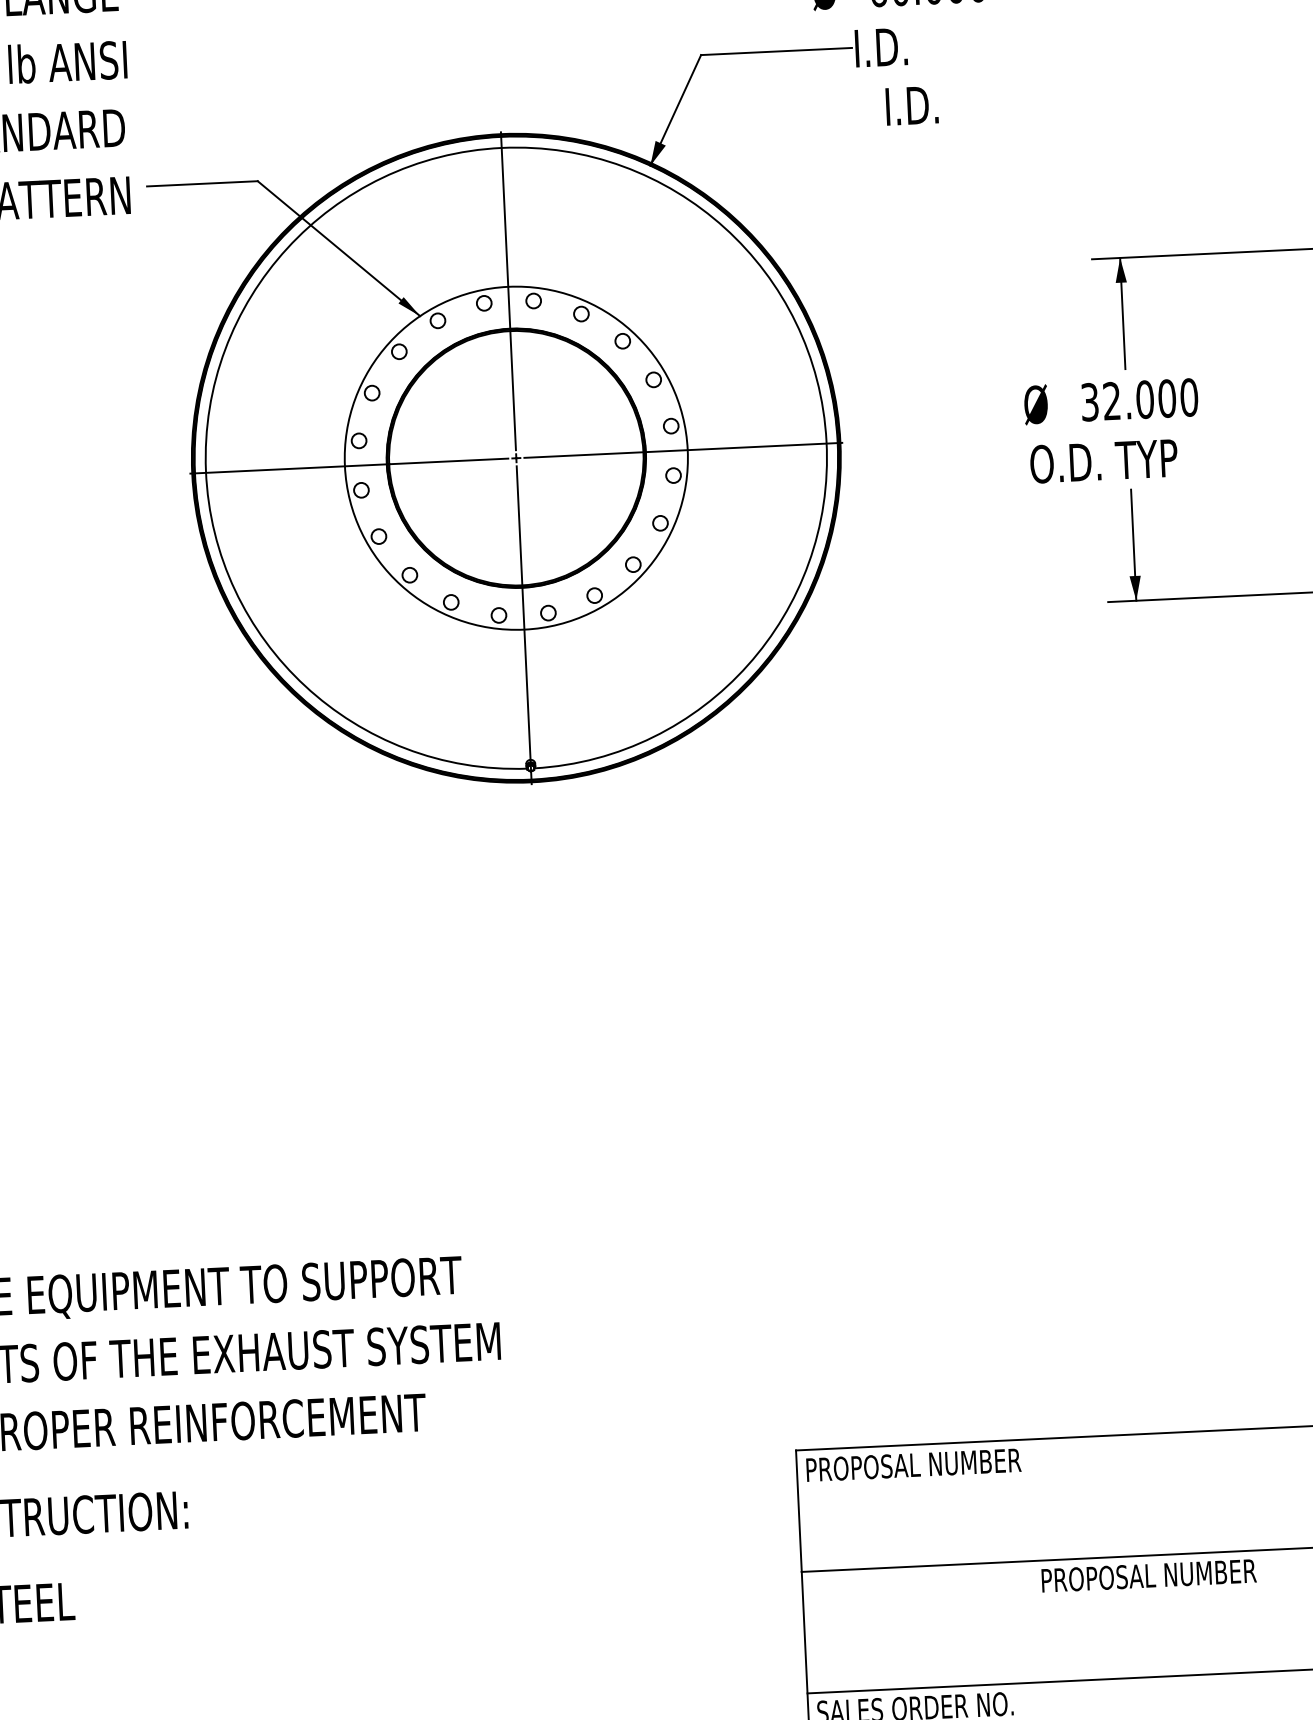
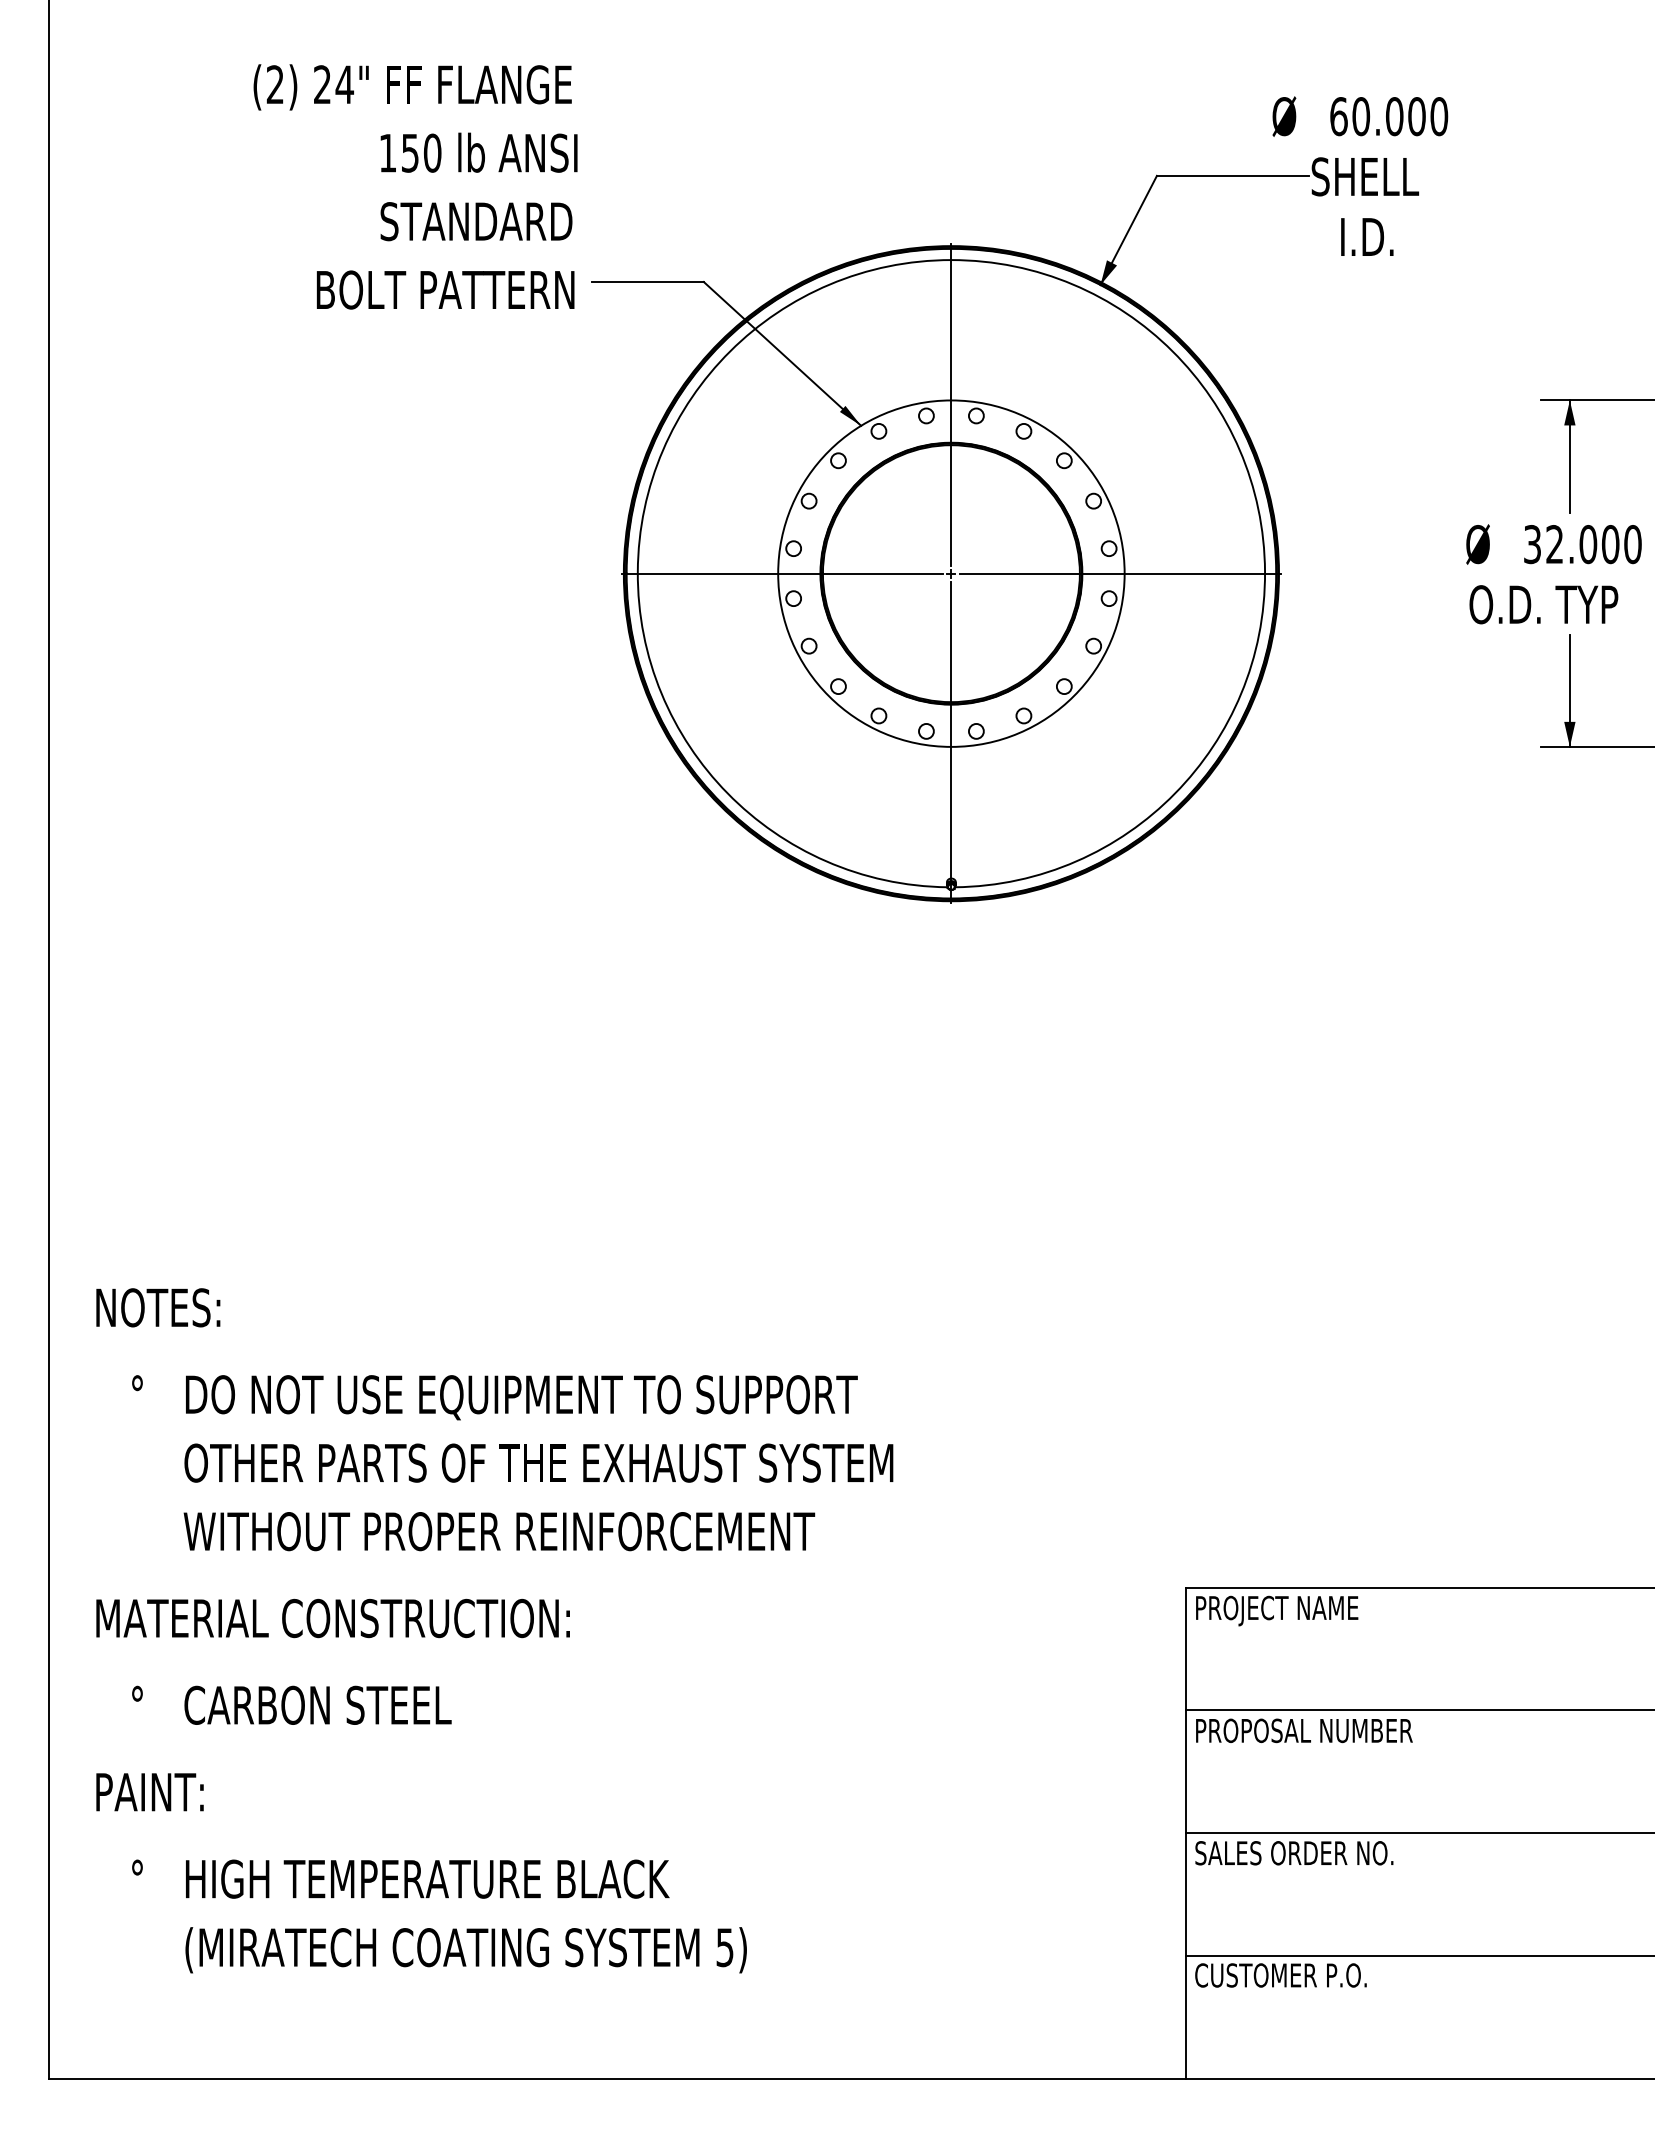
text: (907, 45) -> (1365, 176), I.D. -> SHELL
text: (934, 1466) -> (1325, 1610), PROPOSAL NUMBER -> PROJECT NAME
text: (1149, 1575) -> (1304, 1730), moved

